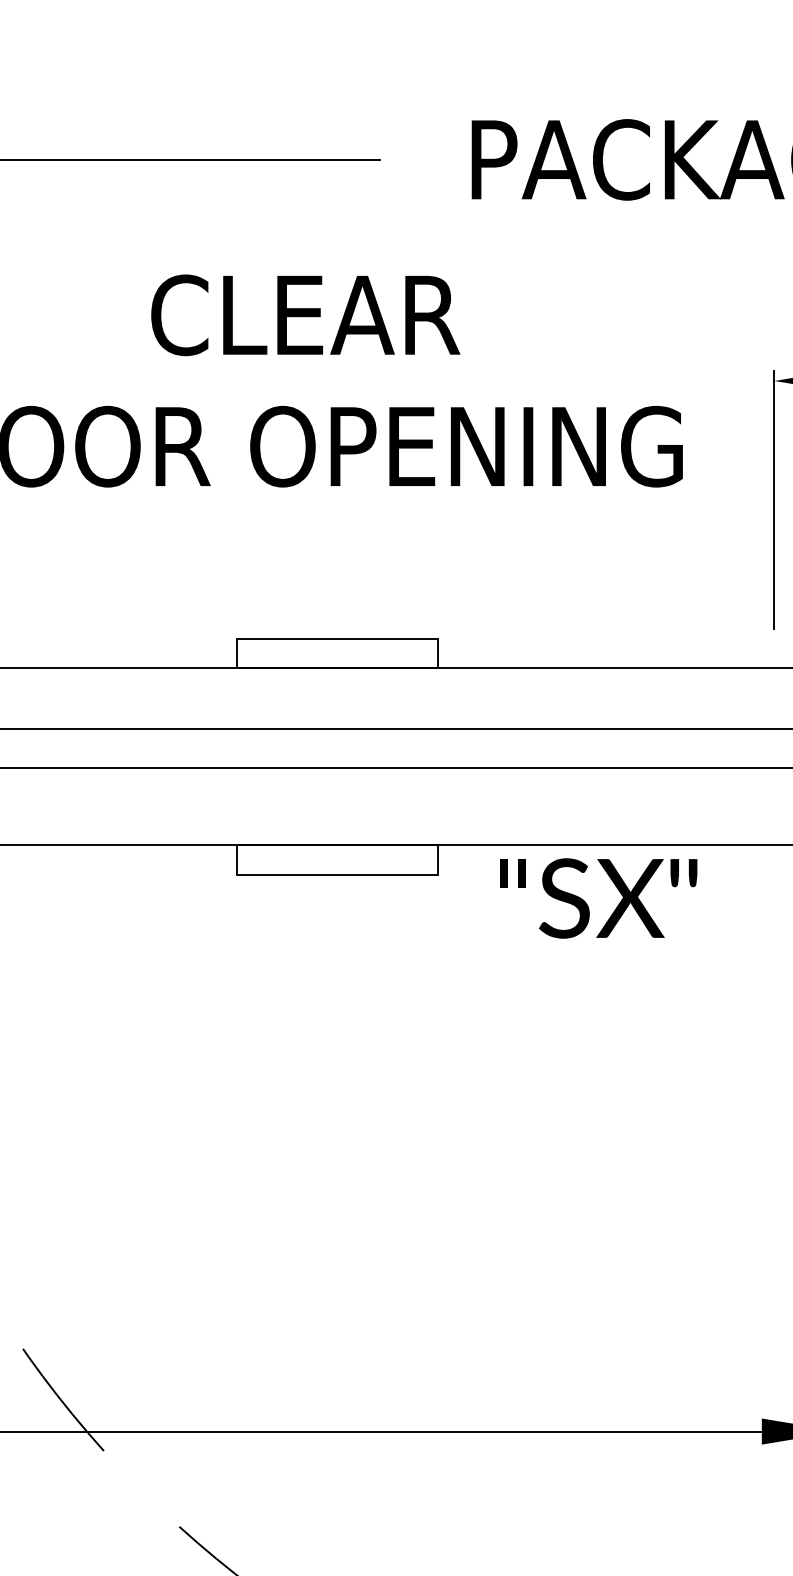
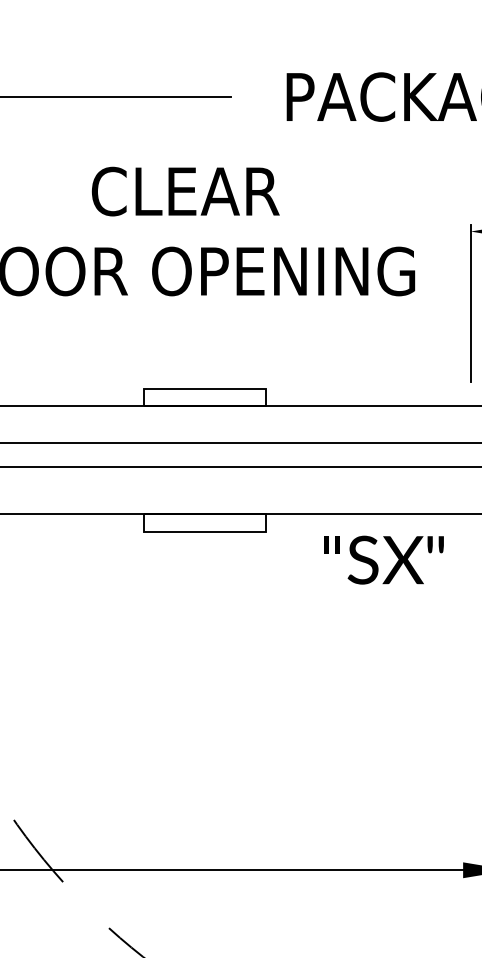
text: (597, 897) -> (383, 559), moved

